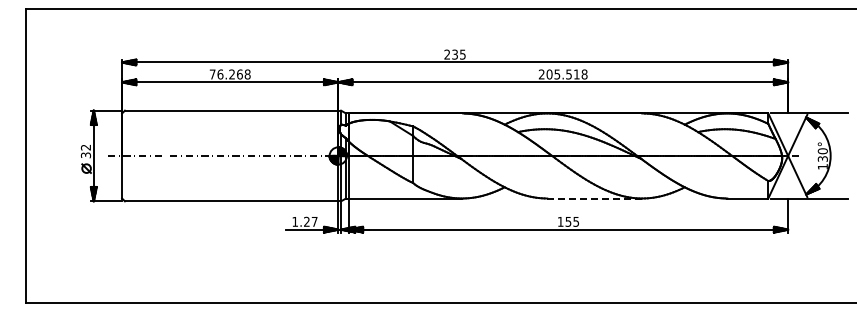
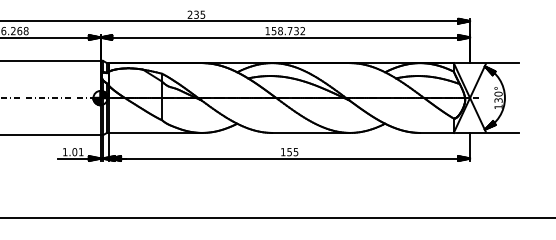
text: (562, 74) -> (284, 31), 205.518 -> 158.732
line: (594, 198) -> (311, 132), dashed -> solid
text: (310, 221) -> (77, 151), 1.27 -> 1.01

